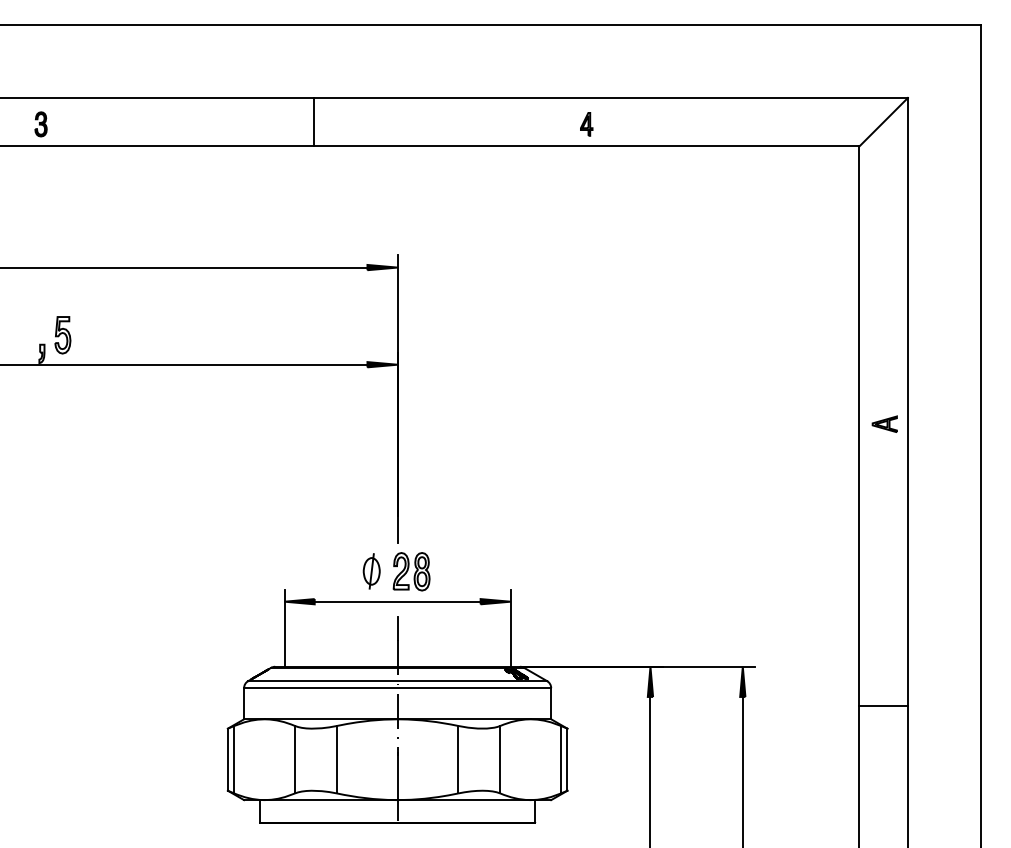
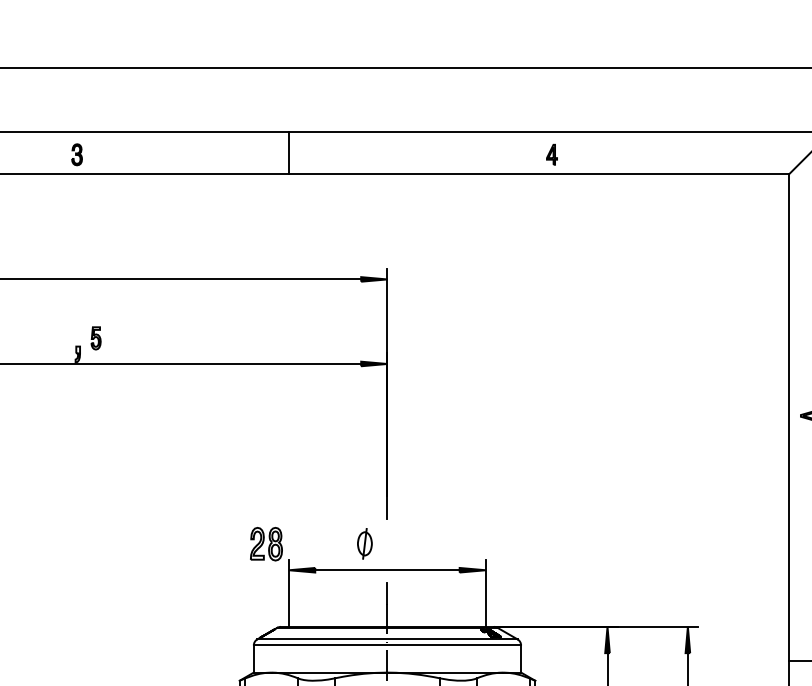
line: (313, 121) -> (288, 152), moved
part: (62, 335) -> (95, 338), size x0.7
part: (411, 571) -> (266, 543), moved

